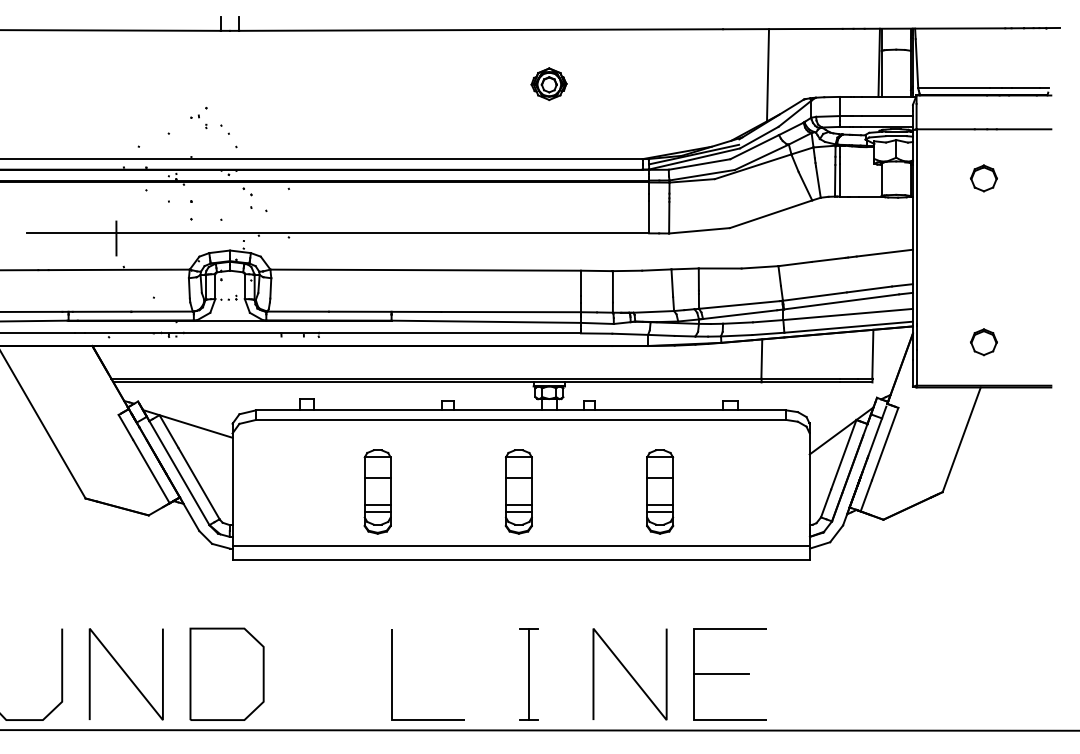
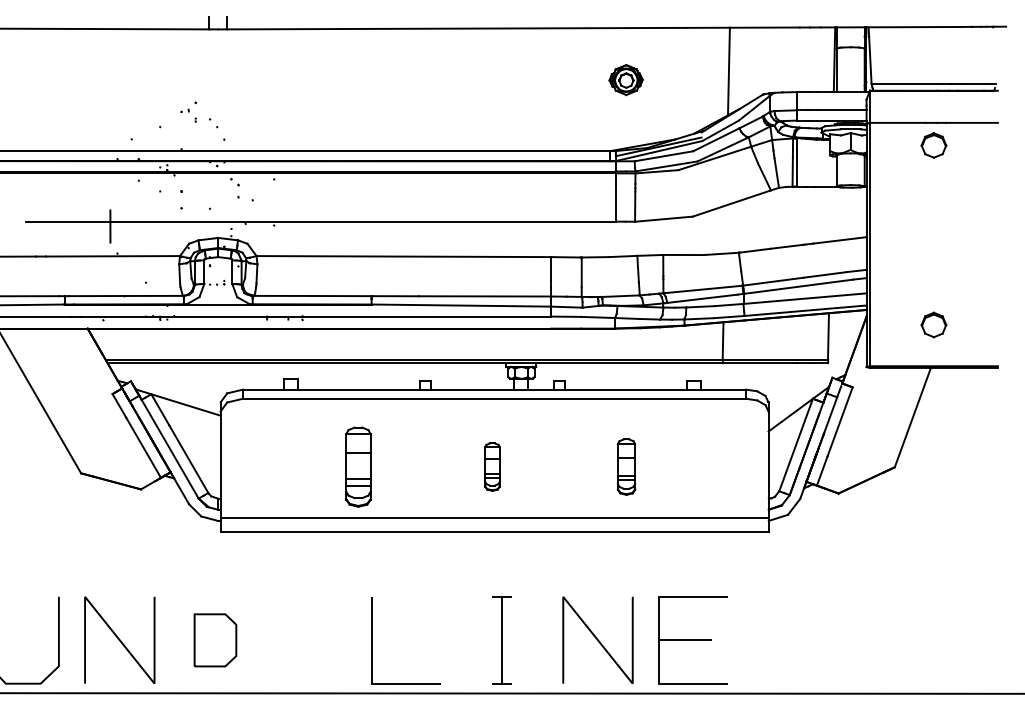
part: (548, 84) -> (625, 80), moved
part: (983, 178) -> (933, 145), moved
part: (518, 491) -> (492, 466), size x0.6
part: (660, 491) -> (626, 466), size x0.7
part: (227, 674) -> (215, 640), size x0.6

